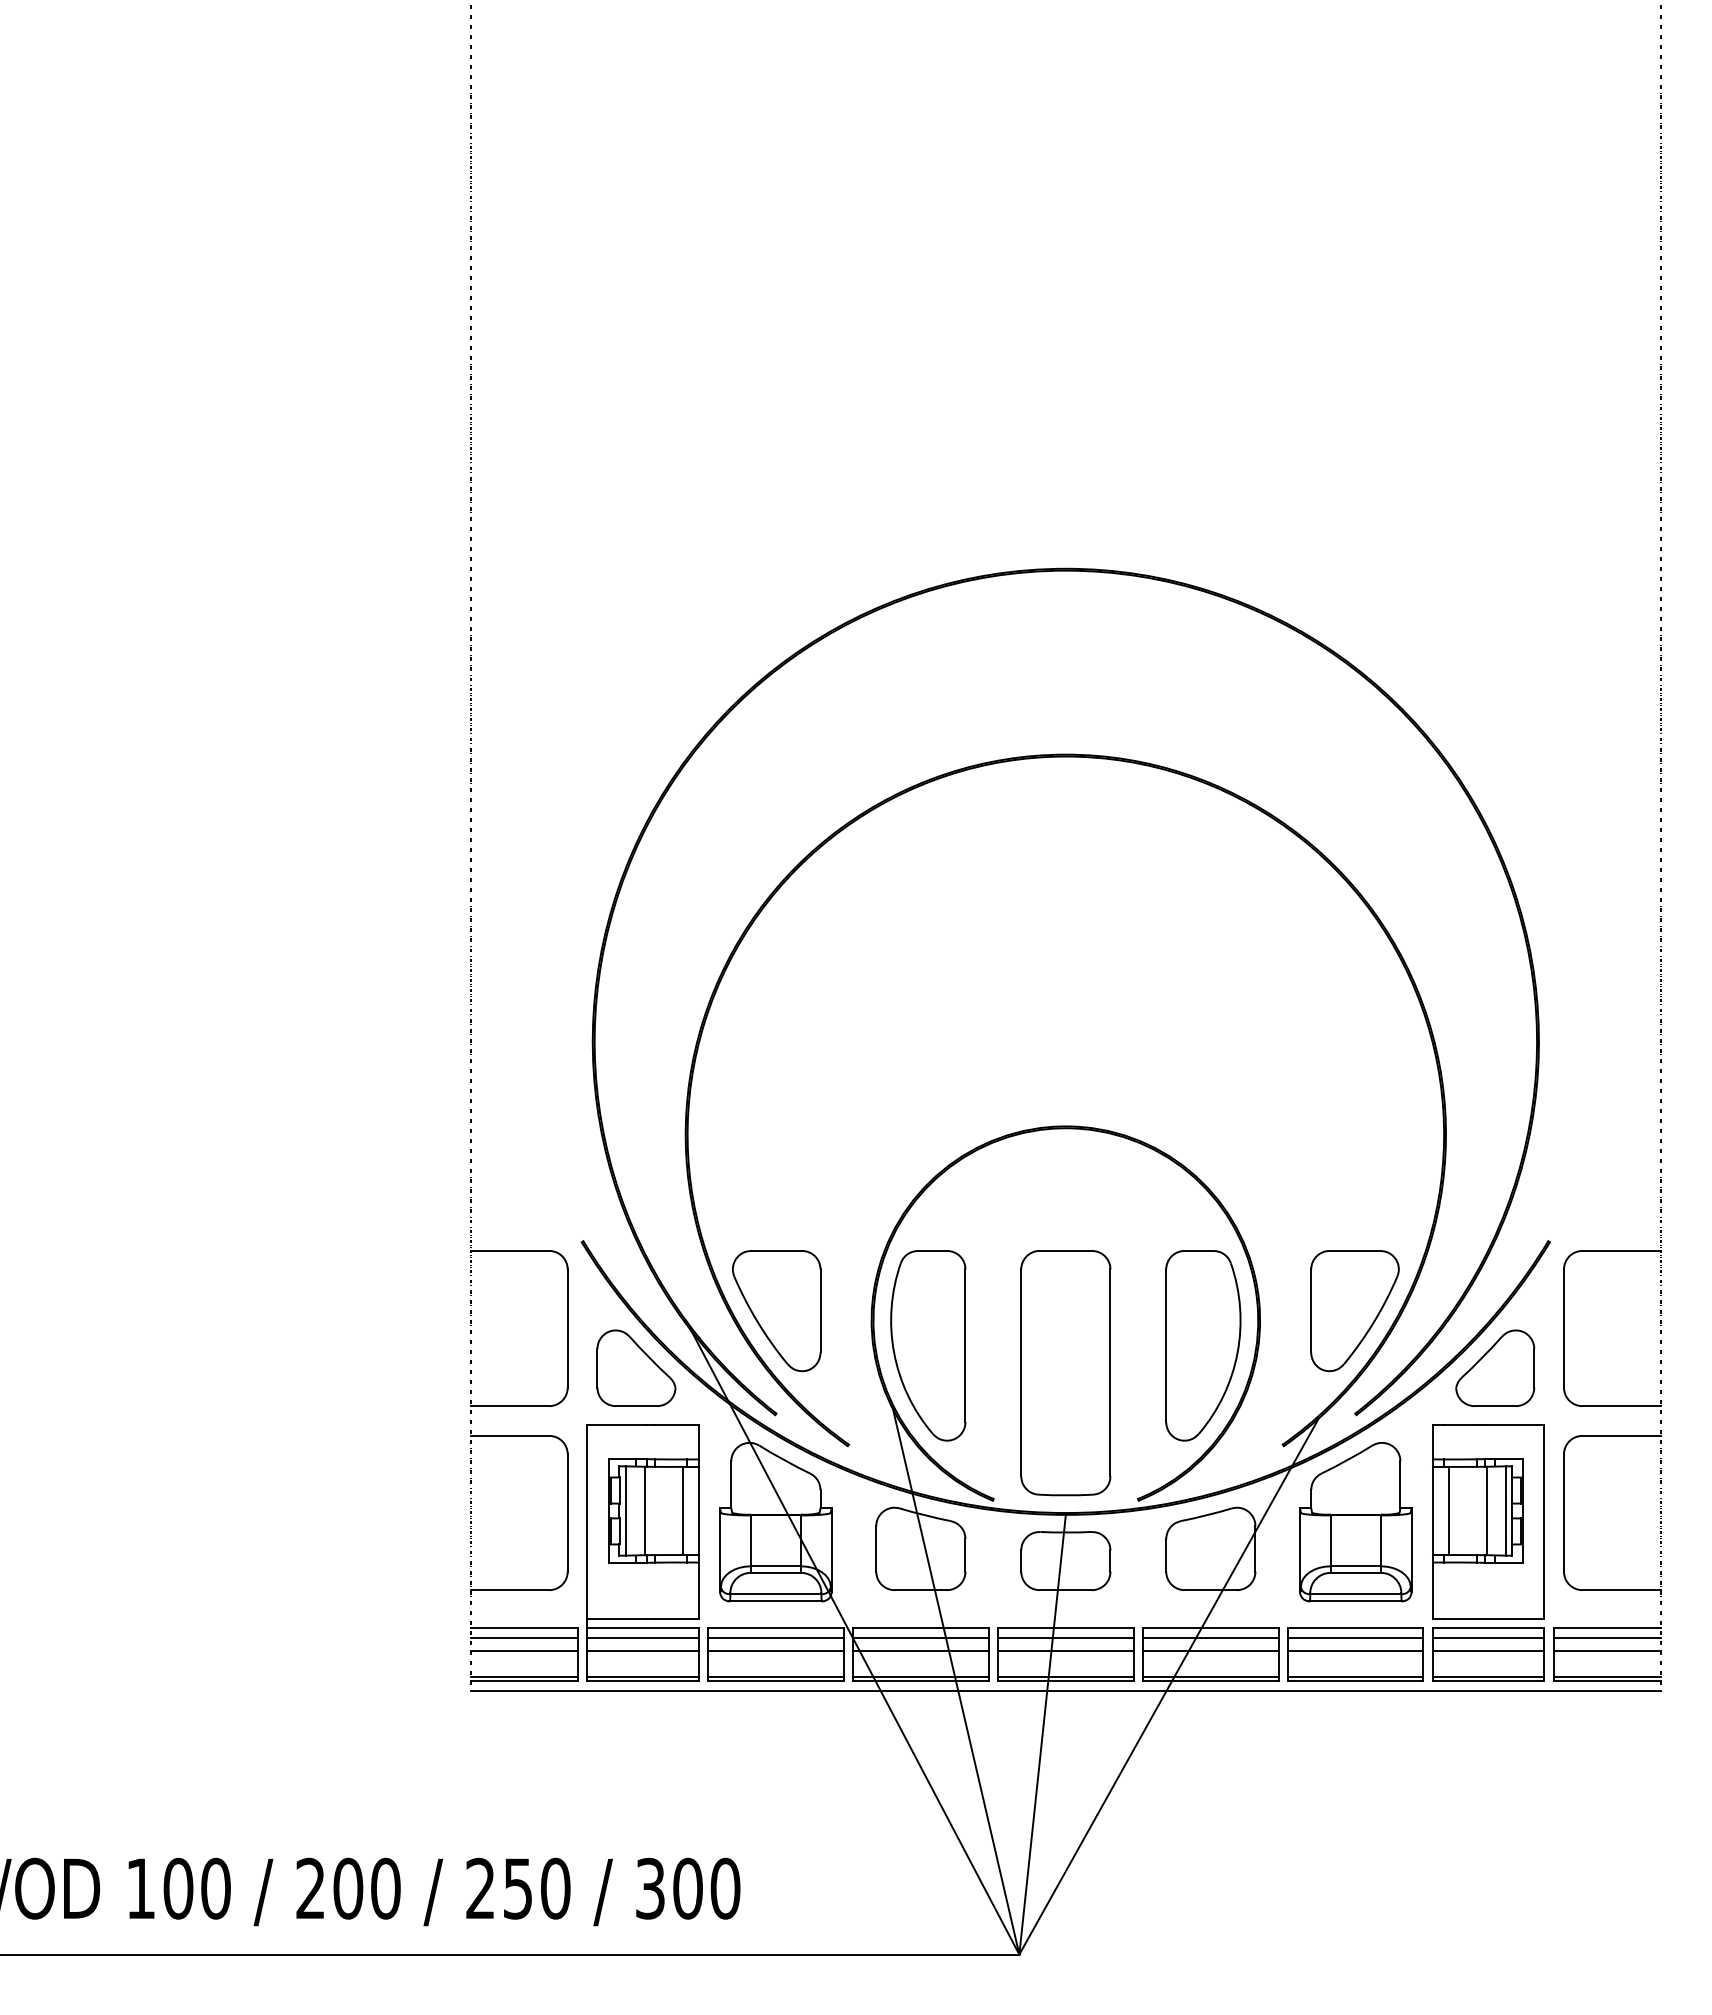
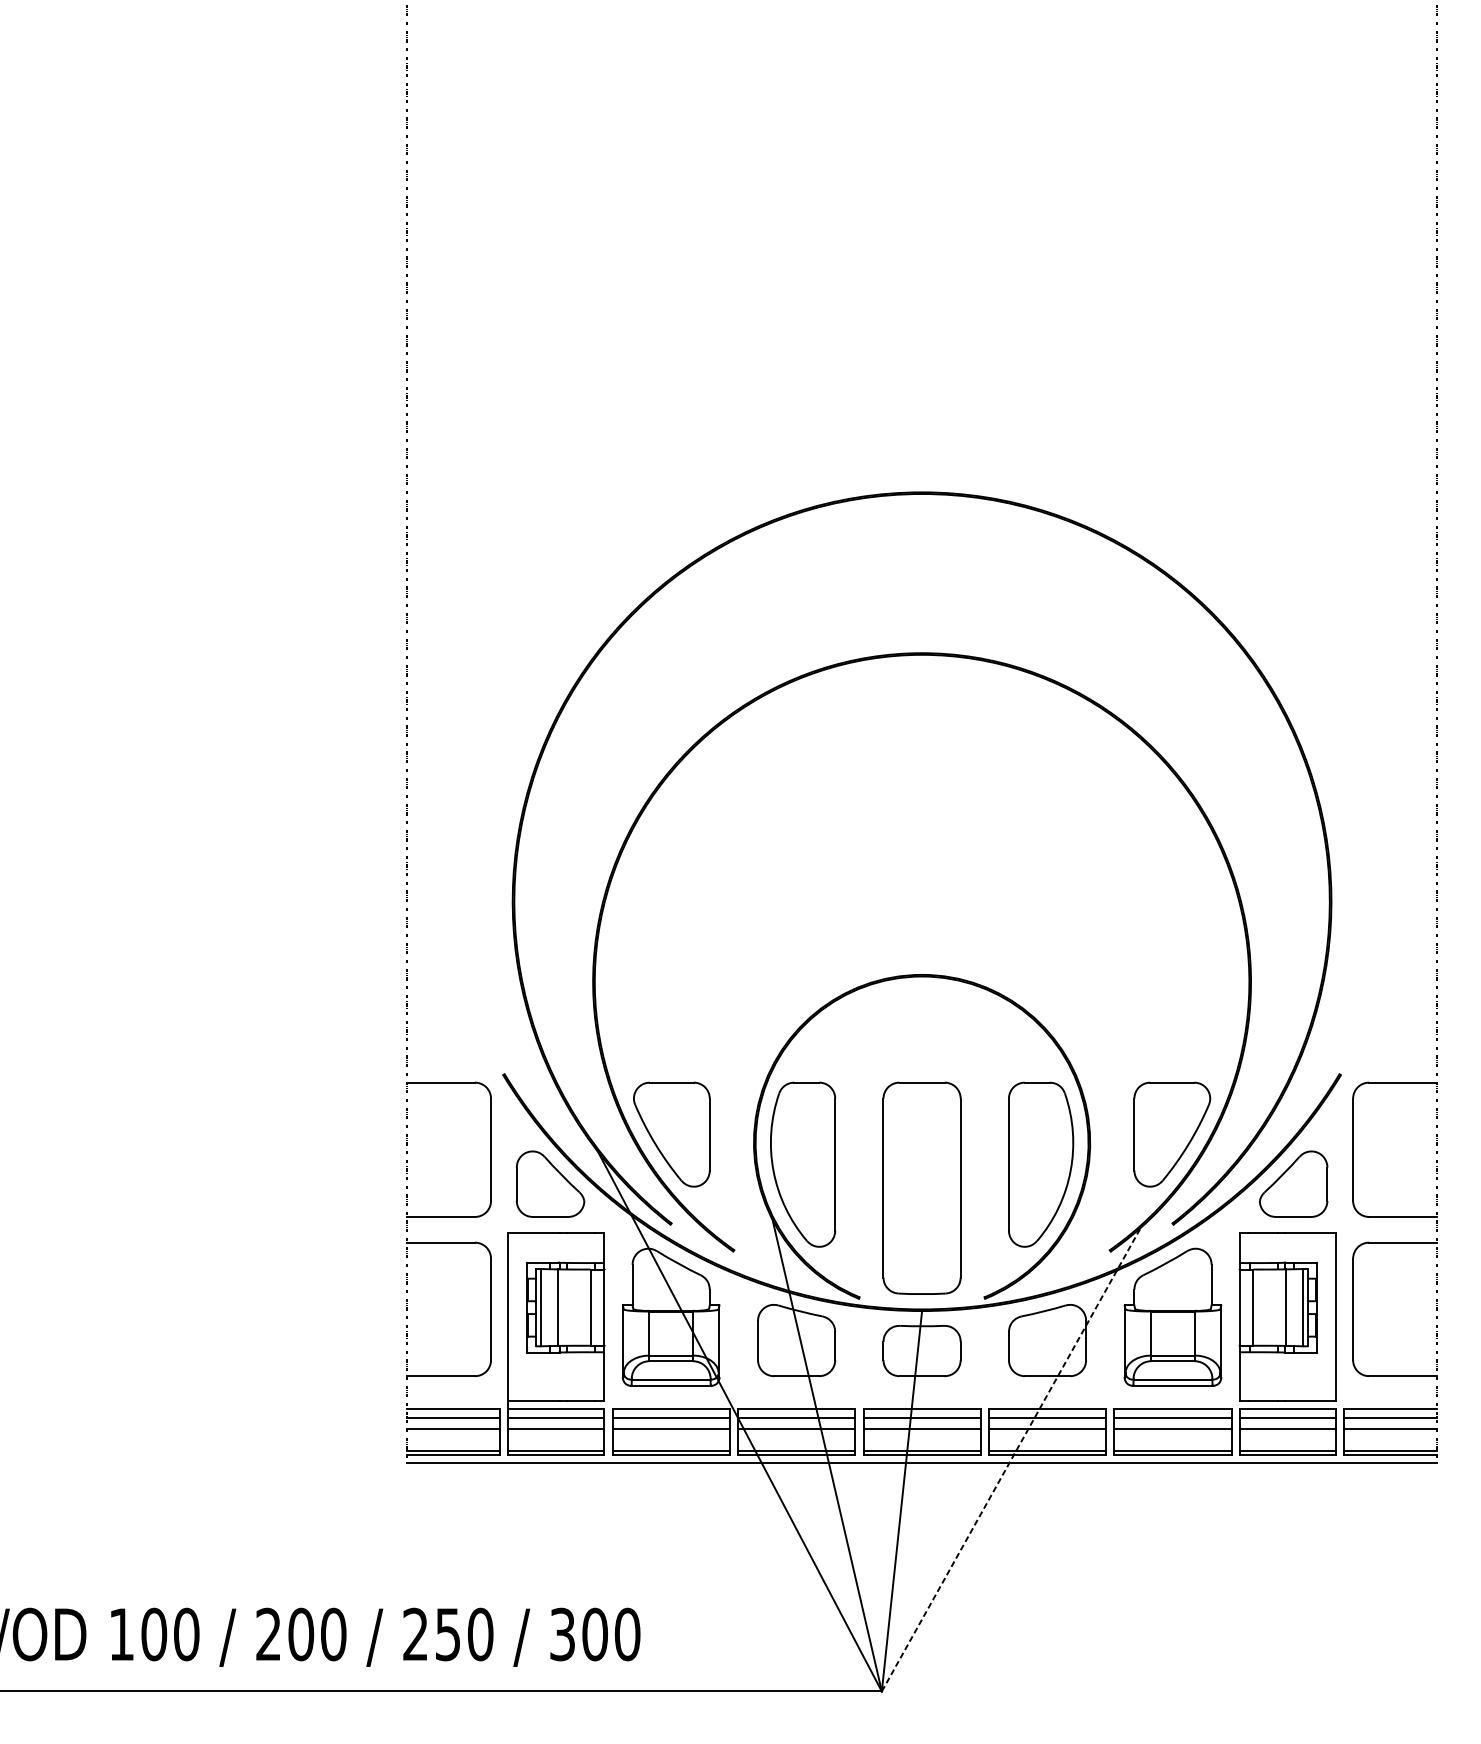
line: (1169, 1686) -> (1011, 1459), solid -> dashed

